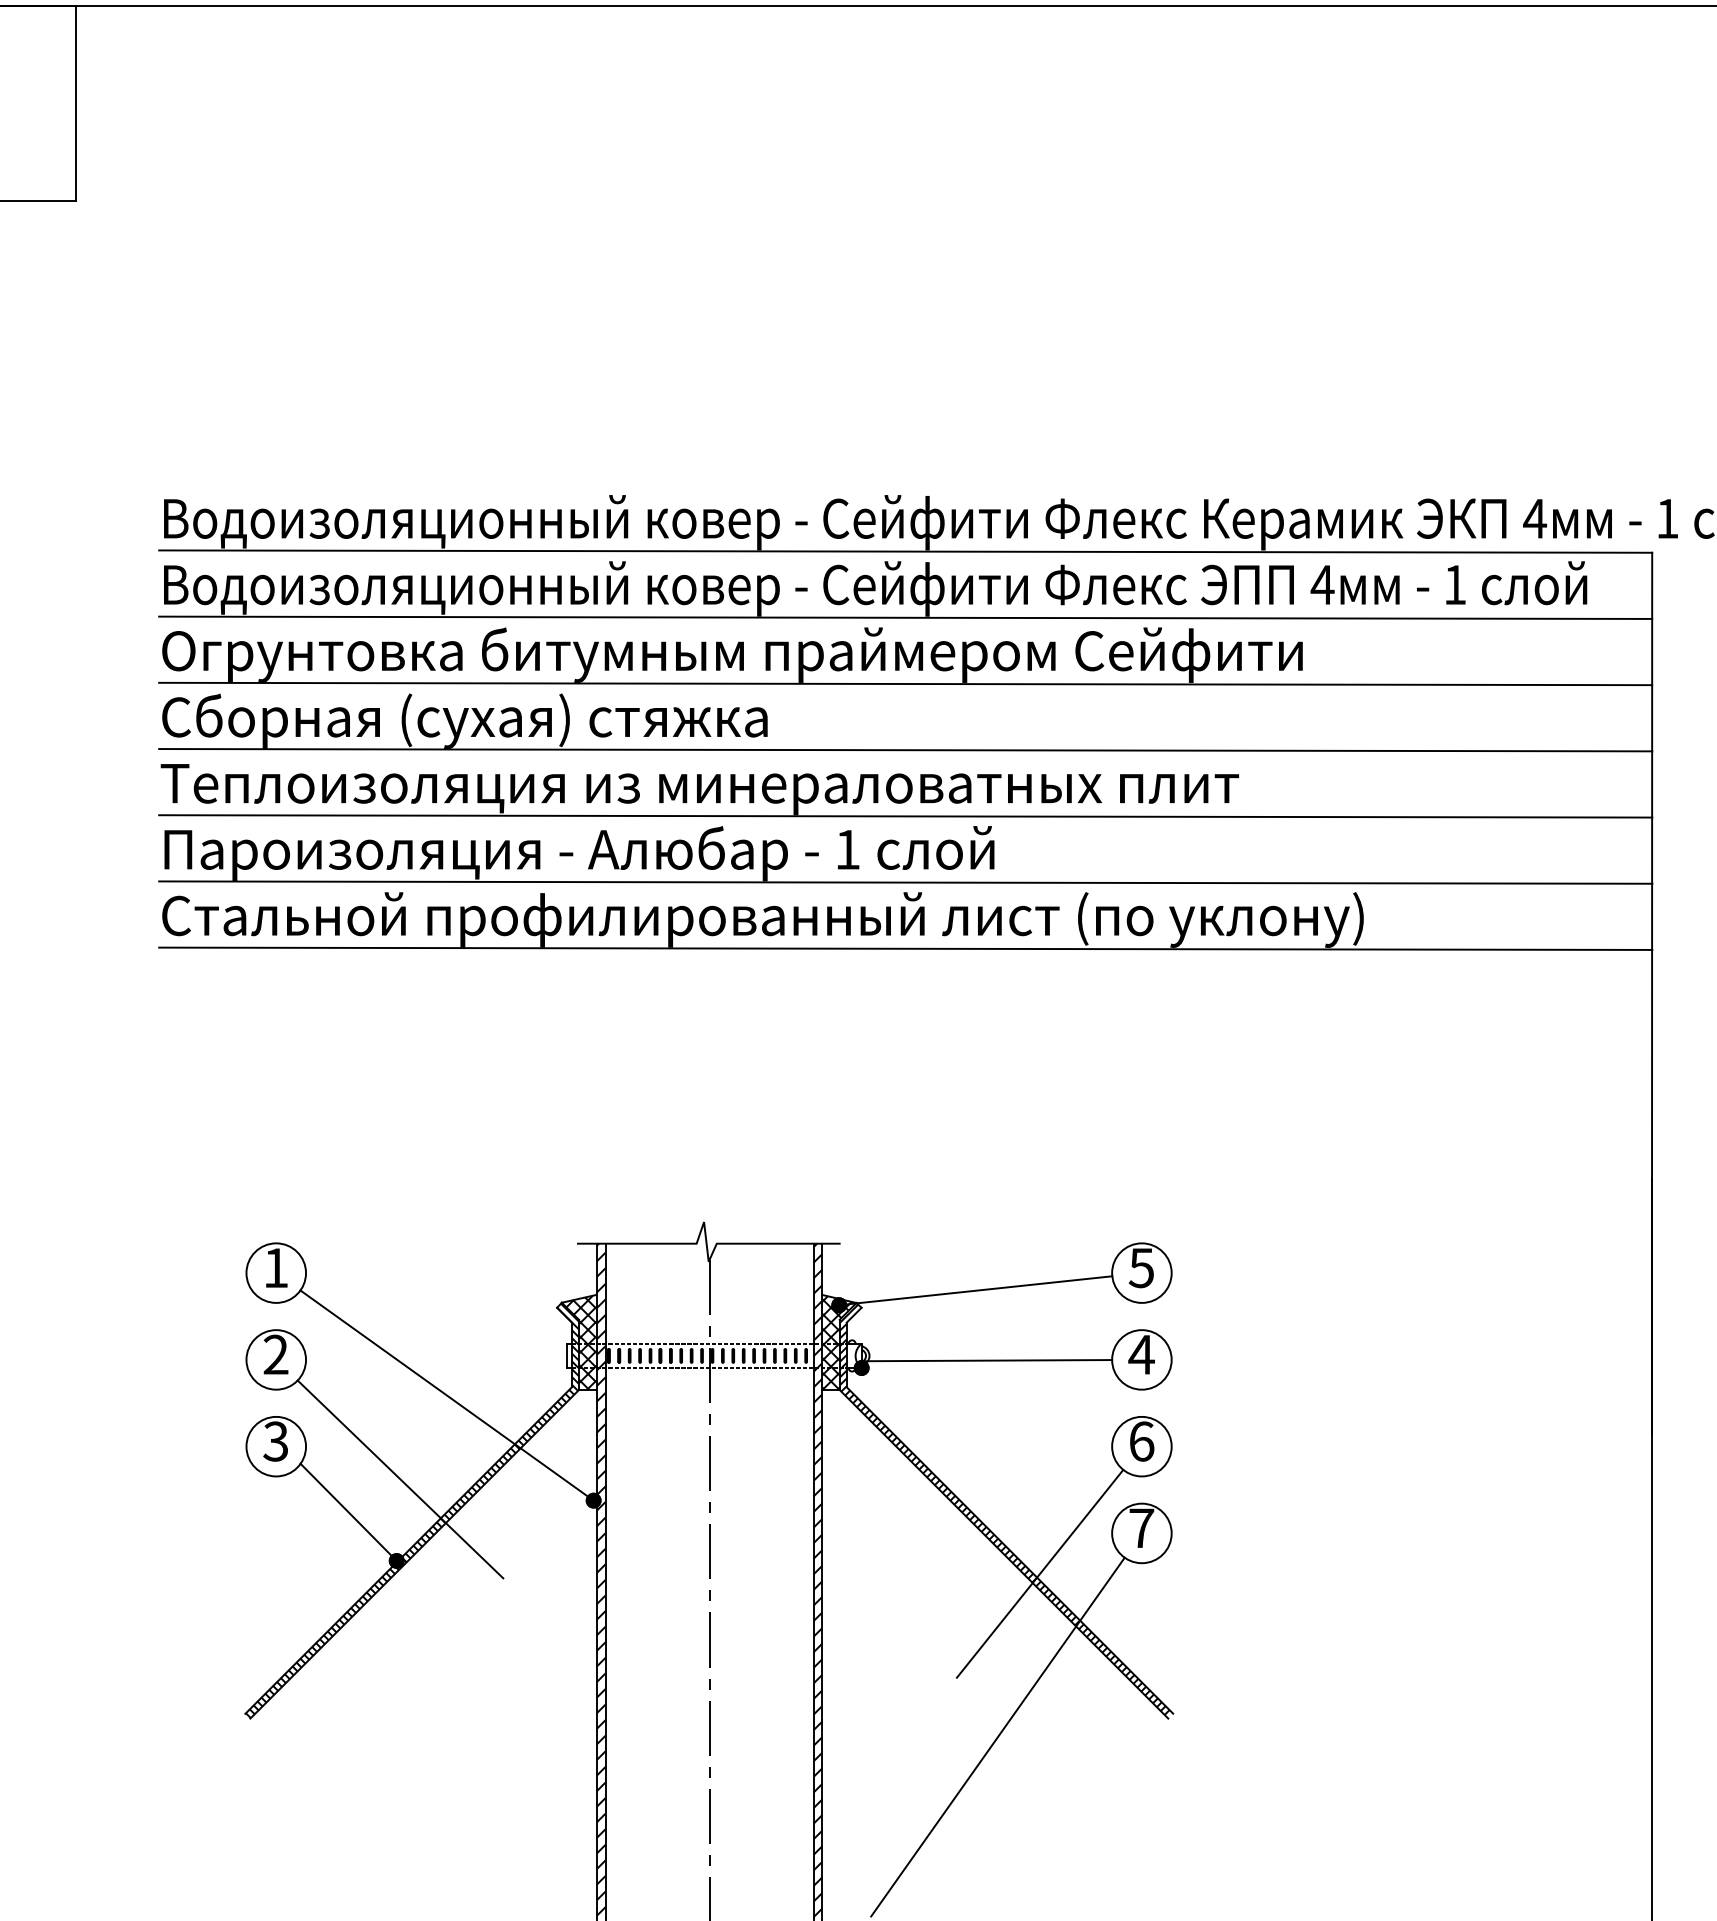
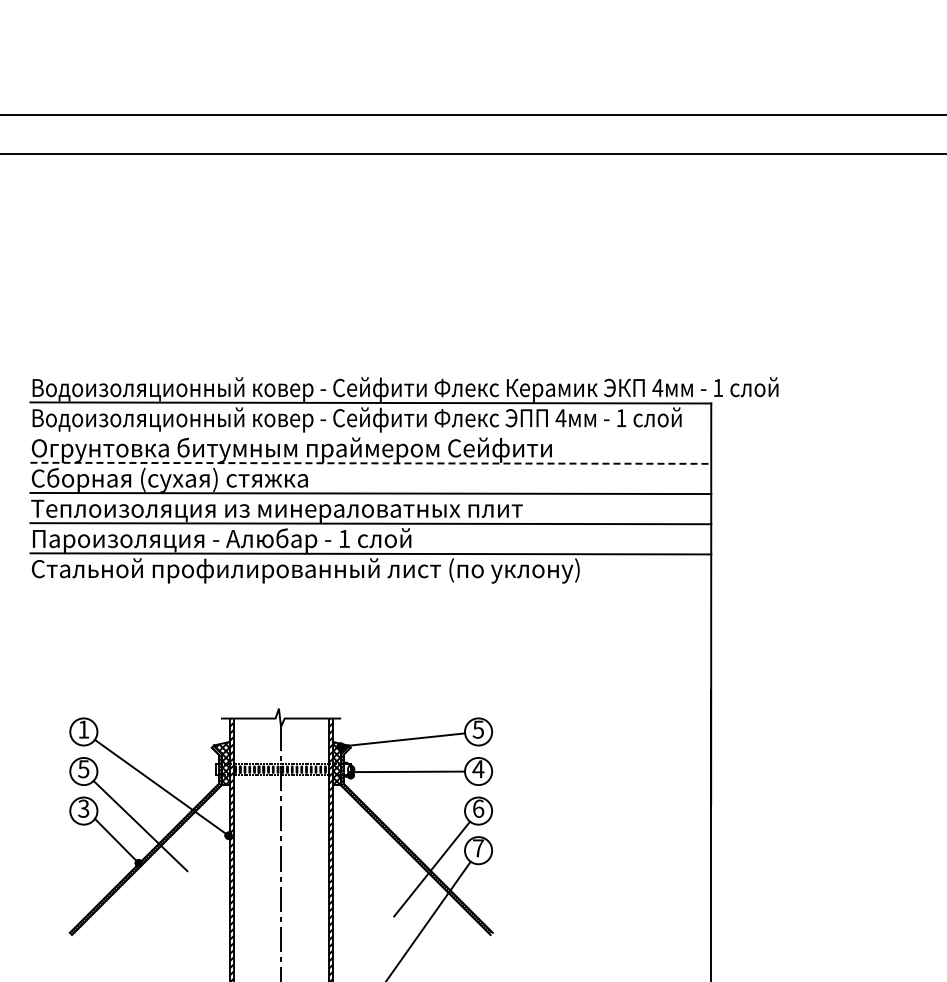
line: (904, 616) -> (370, 432), removed
line: (907, 684) -> (371, 463), solid -> dashed
line: (904, 947) -> (370, 583), removed
text: (275, 1355) -> (83, 769), 2 -> 5

